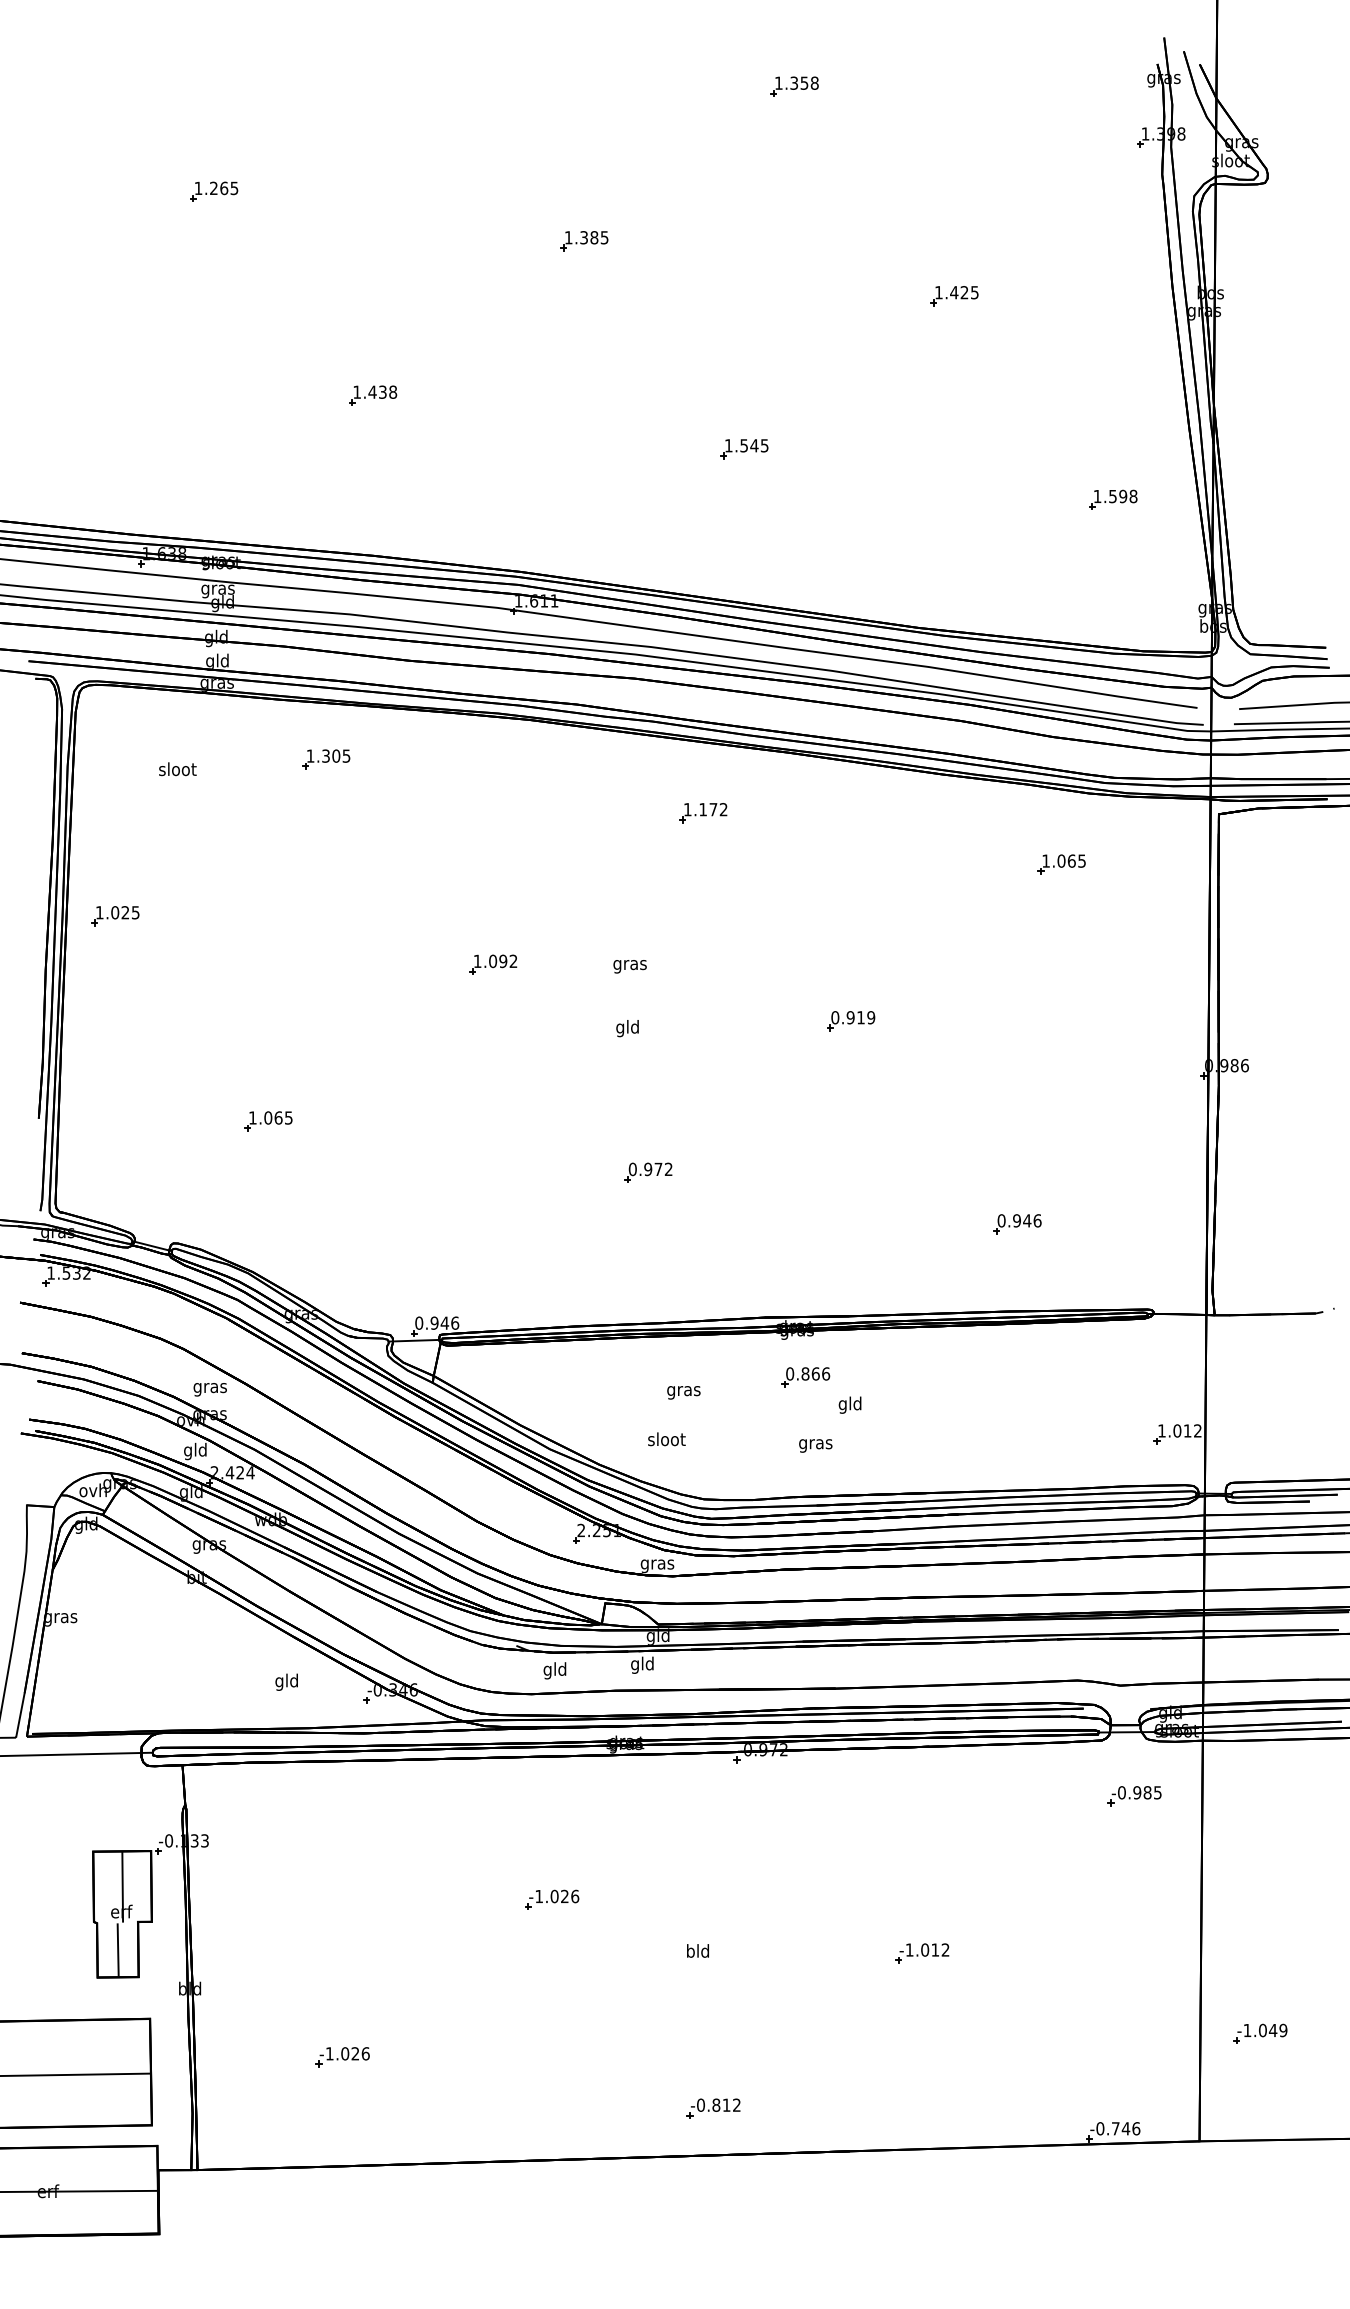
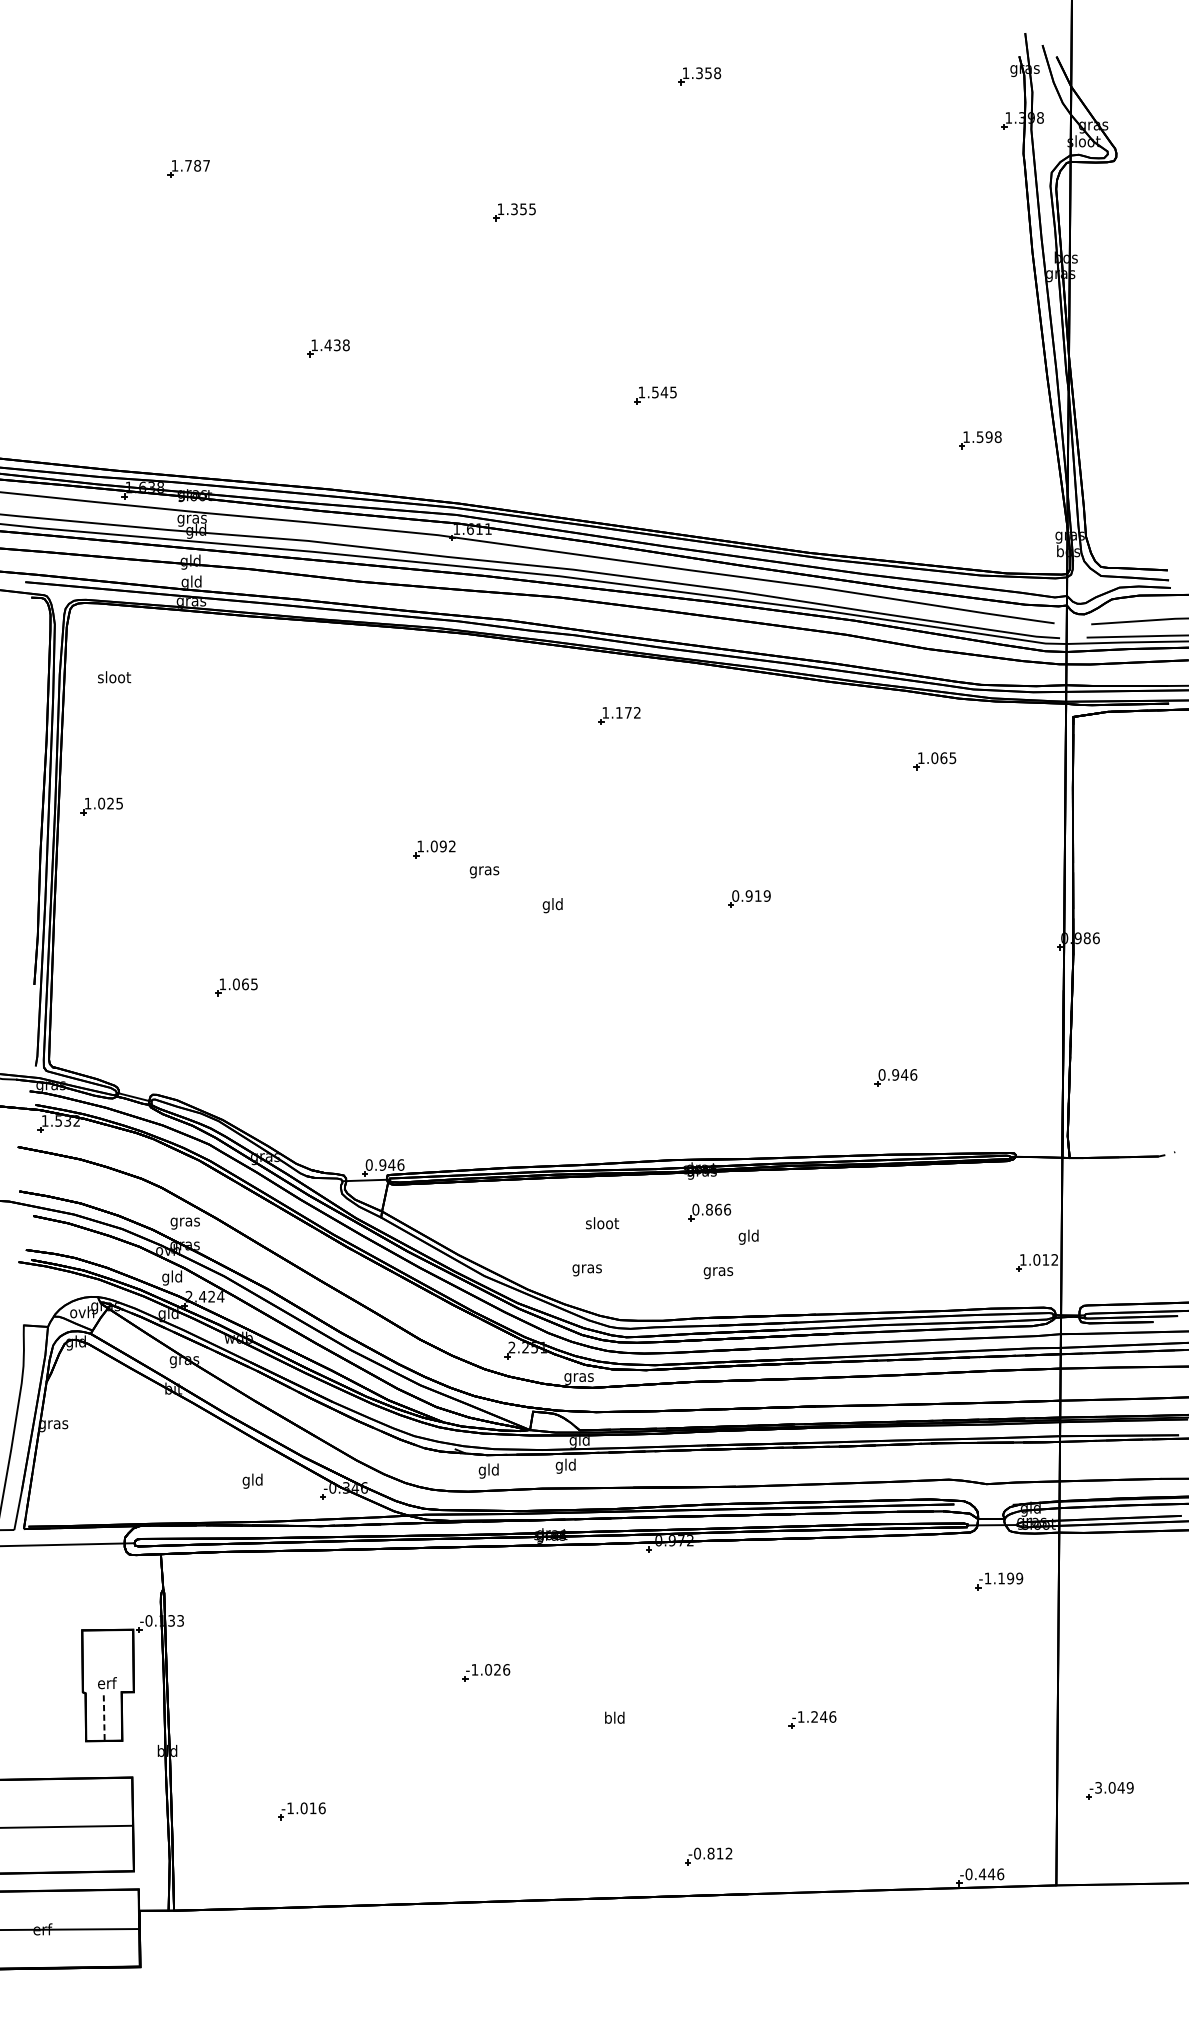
text: (224, 188) -> (197, 165), 1.265 -> 1.787
text: (594, 237) -> (523, 209), 1.385 -> 1.355
part: (954, 296) -> (840, 261), removed
part: (326, 759) -> (287, 668), removed
text: (177, 769) -> (114, 677), moved
text: (629, 966) -> (483, 872), moved
part: (648, 1172) -> (571, 1032), removed
text: (683, 1390) -> (601, 1224), gras -> sloot
text: (666, 1440) -> (587, 1268), sloot -> gras
text: (1139, 1792) -> (1003, 1578), -0.985 -> -1.199
line: (122, 1886) -> (108, 1661), removed
line: (118, 1949) -> (104, 1716), solid -> dashed
text: (935, 1949) -> (823, 1716), -1.012 -> -1.246
text: (1247, 2030) -> (1098, 1787), -1.049 -> -3.049
text: (355, 2053) -> (313, 1808), -1.026 -> -1.016
part: (713, 2108) -> (708, 1856), moved
text: (1115, 2128) -> (982, 1874), -0.746 -> -0.446

